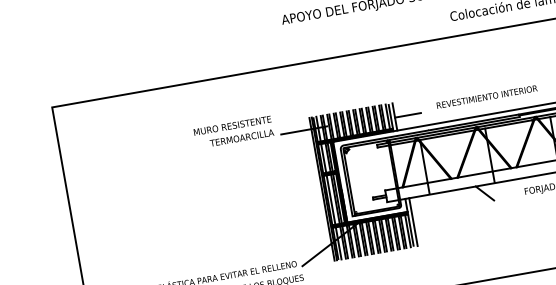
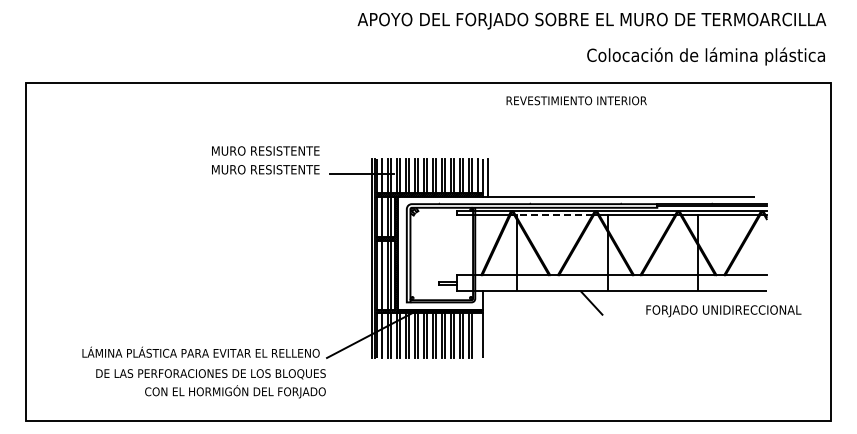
text: (486, 96) -> (576, 100), moved
line: (407, 115) -> (505, 178), removed
line: (447, 135) -> (554, 215), solid -> dashed
text: (235, 138) -> (266, 169), TERMOARCILLA -> MURO RESISTENTE
line: (413, 221) -> (487, 324), removed
line: (408, 230) -> (478, 335), removed

